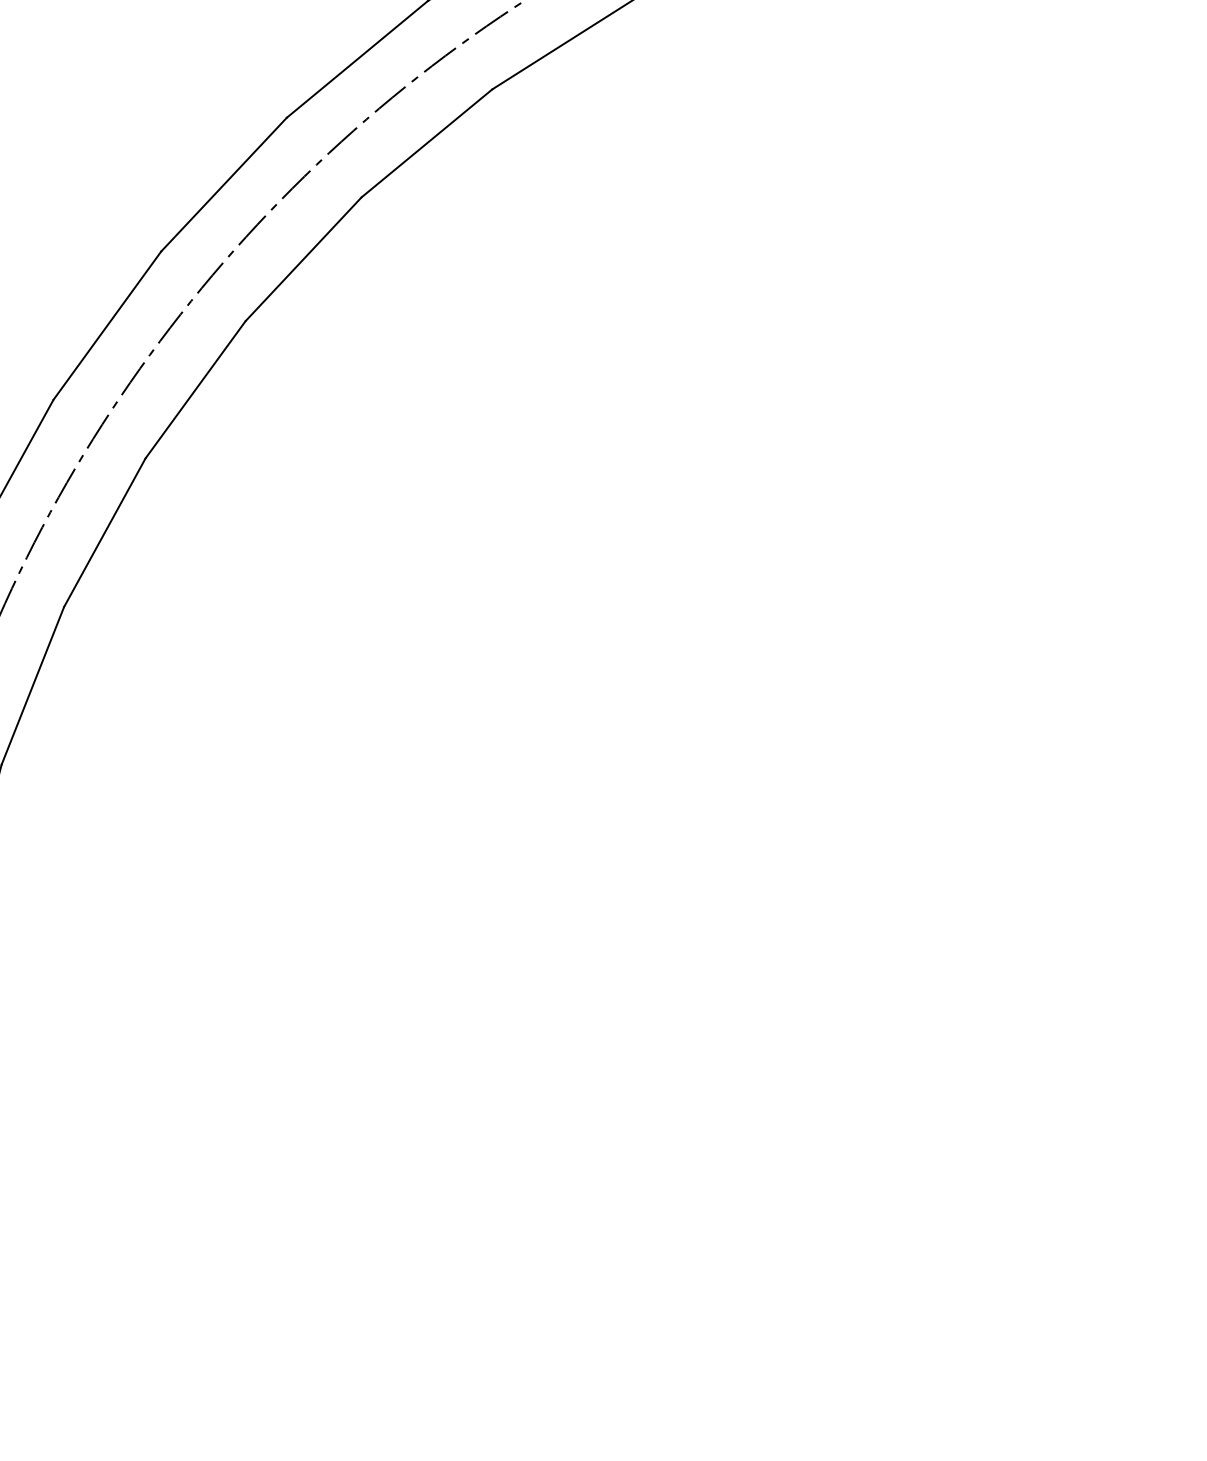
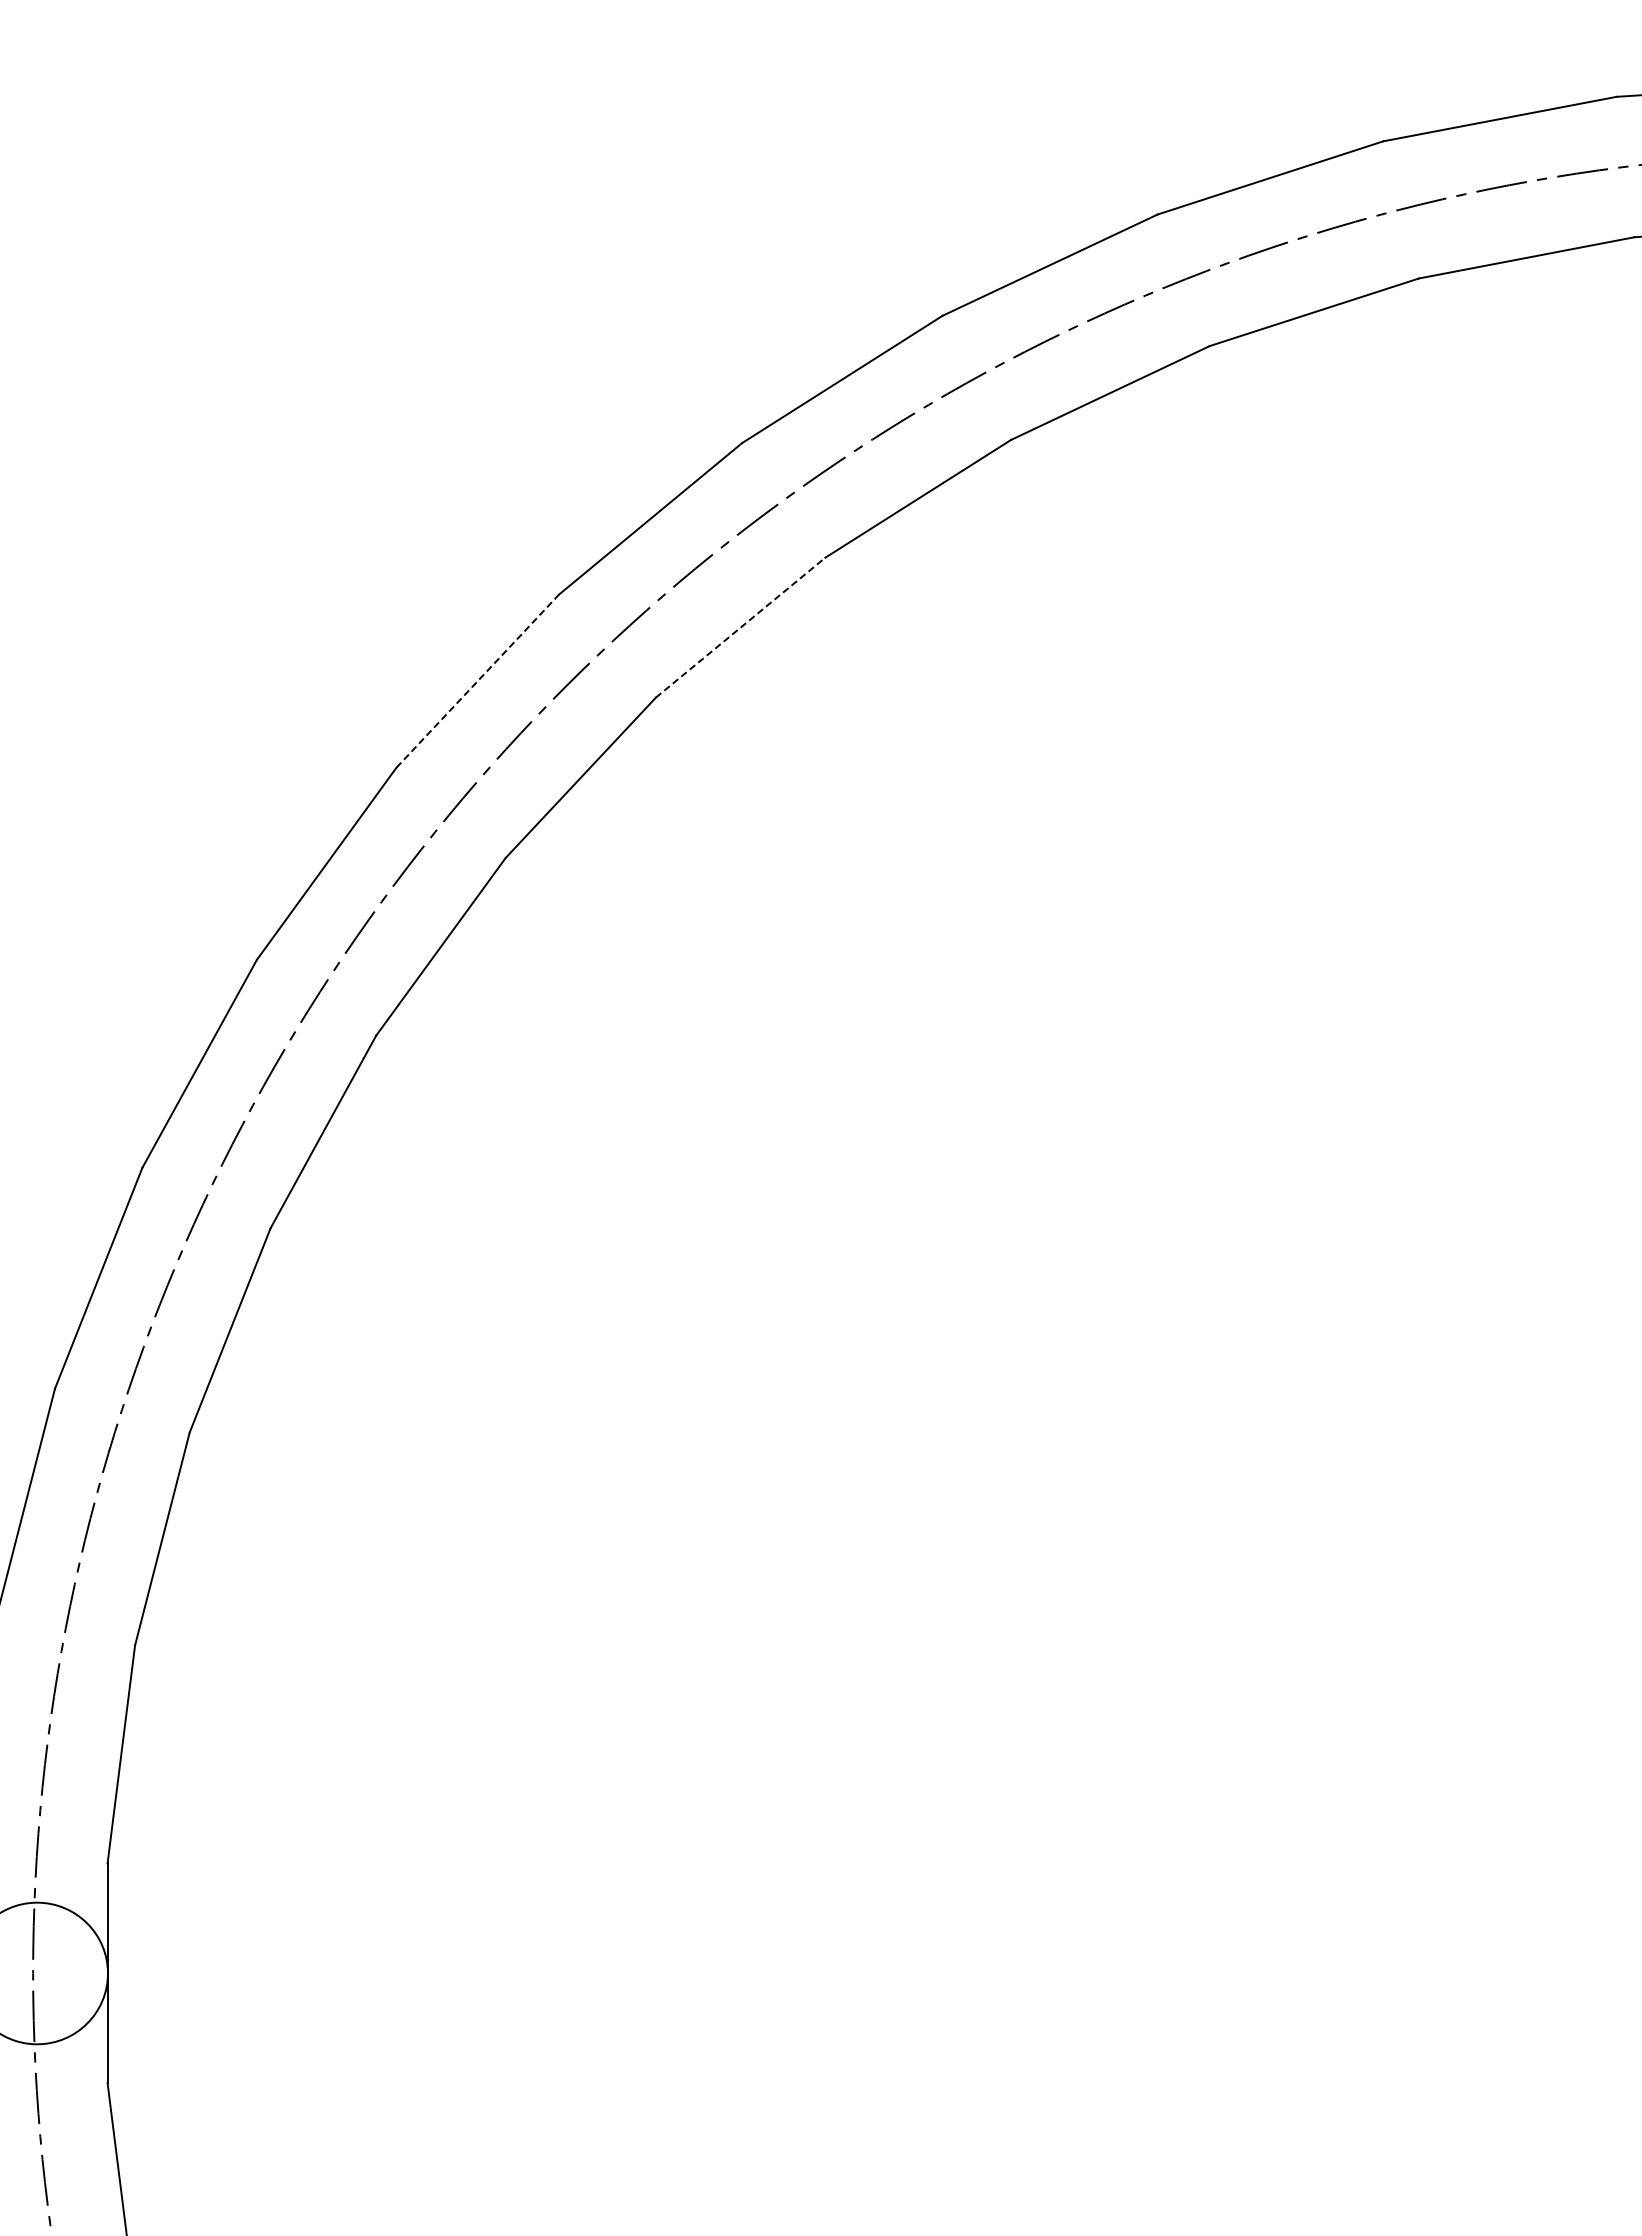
line: (426, 143) -> (740, 627), solid -> dashed
line: (223, 184) -> (477, 681), solid -> dashed

